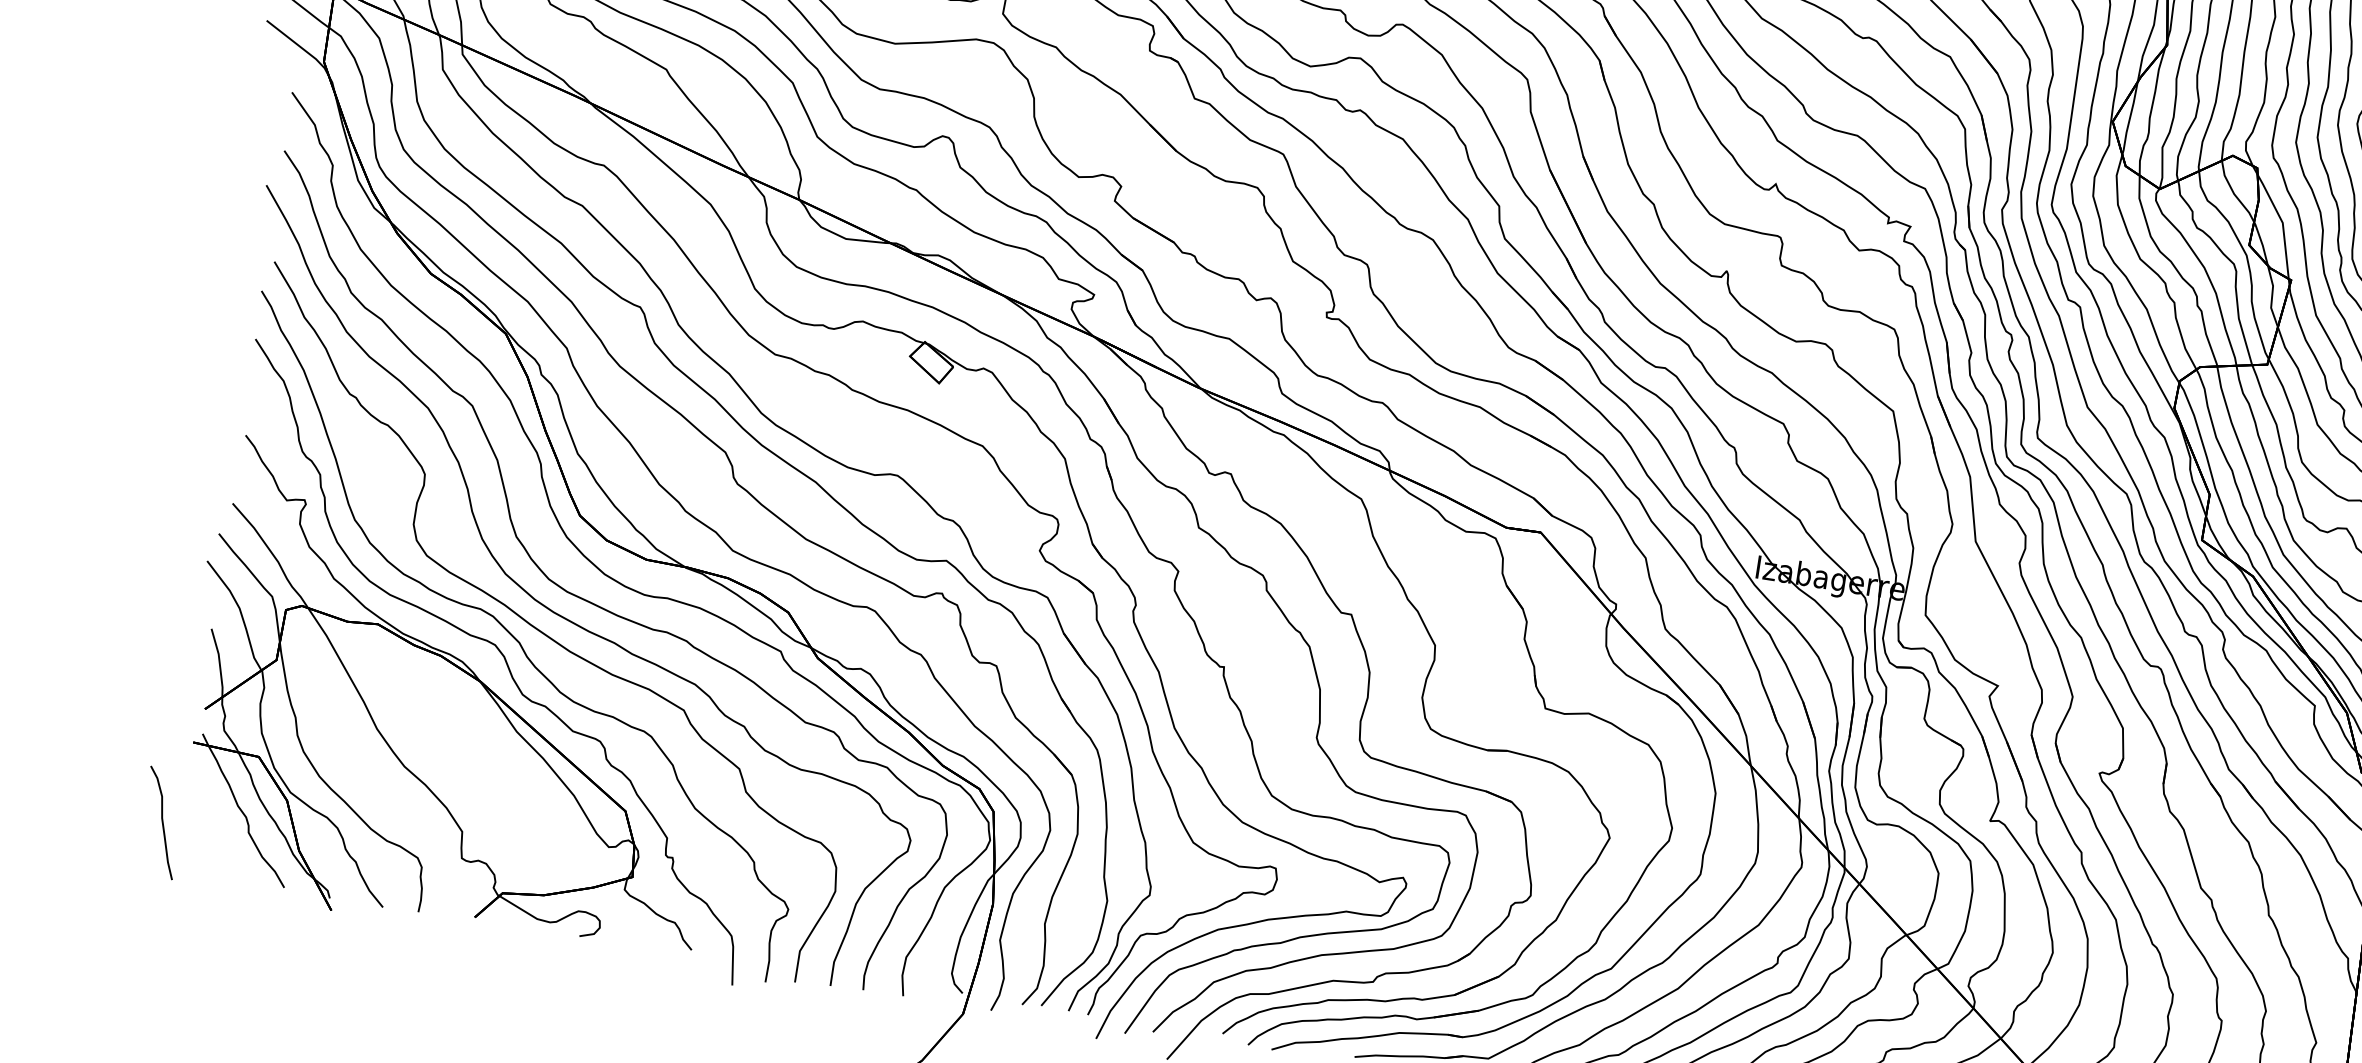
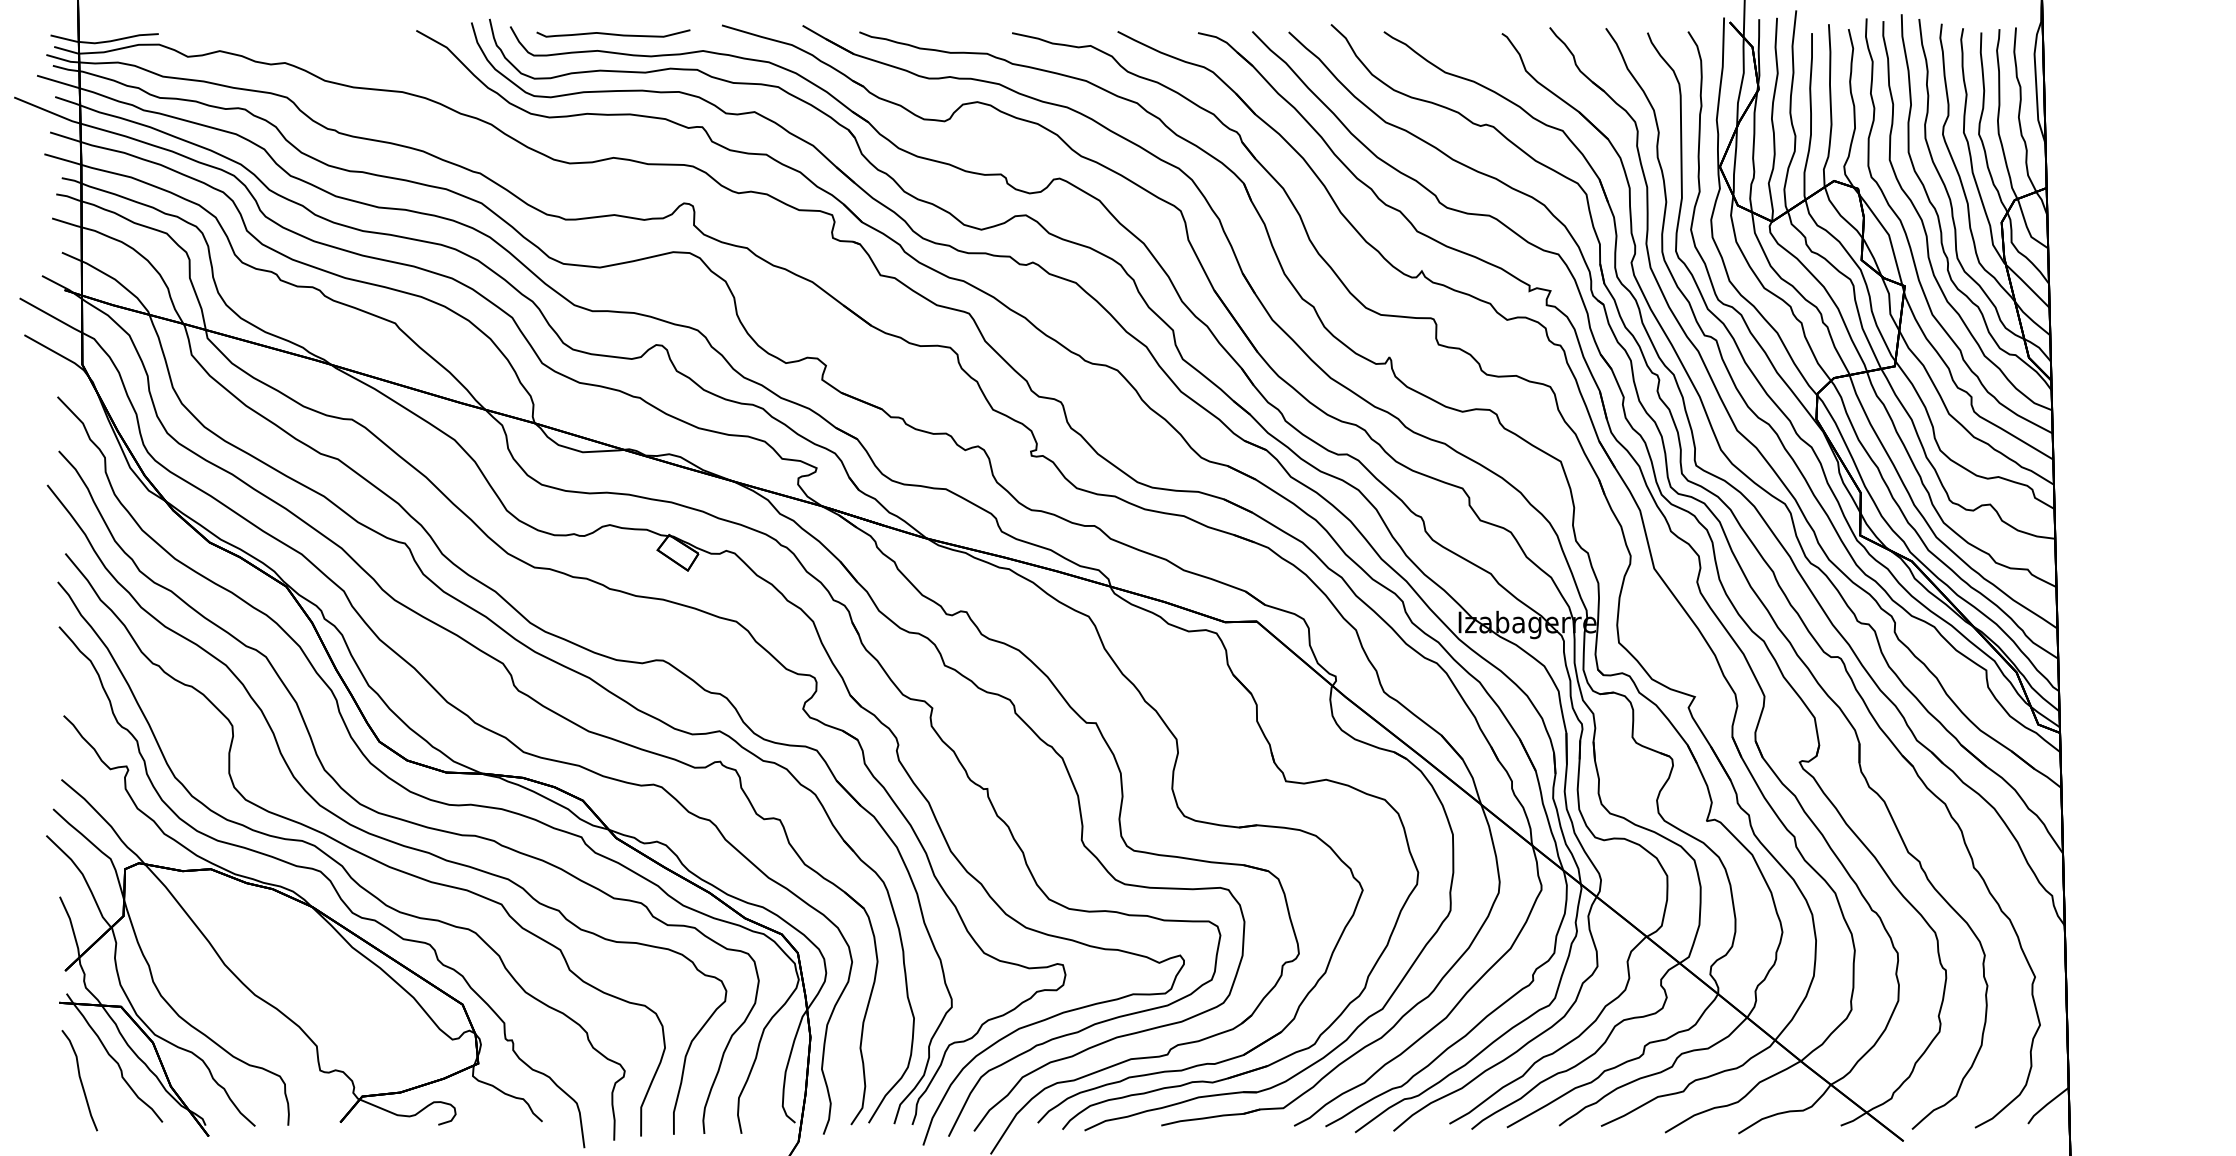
curve: (161, 821) -> (79, 1079), moved

